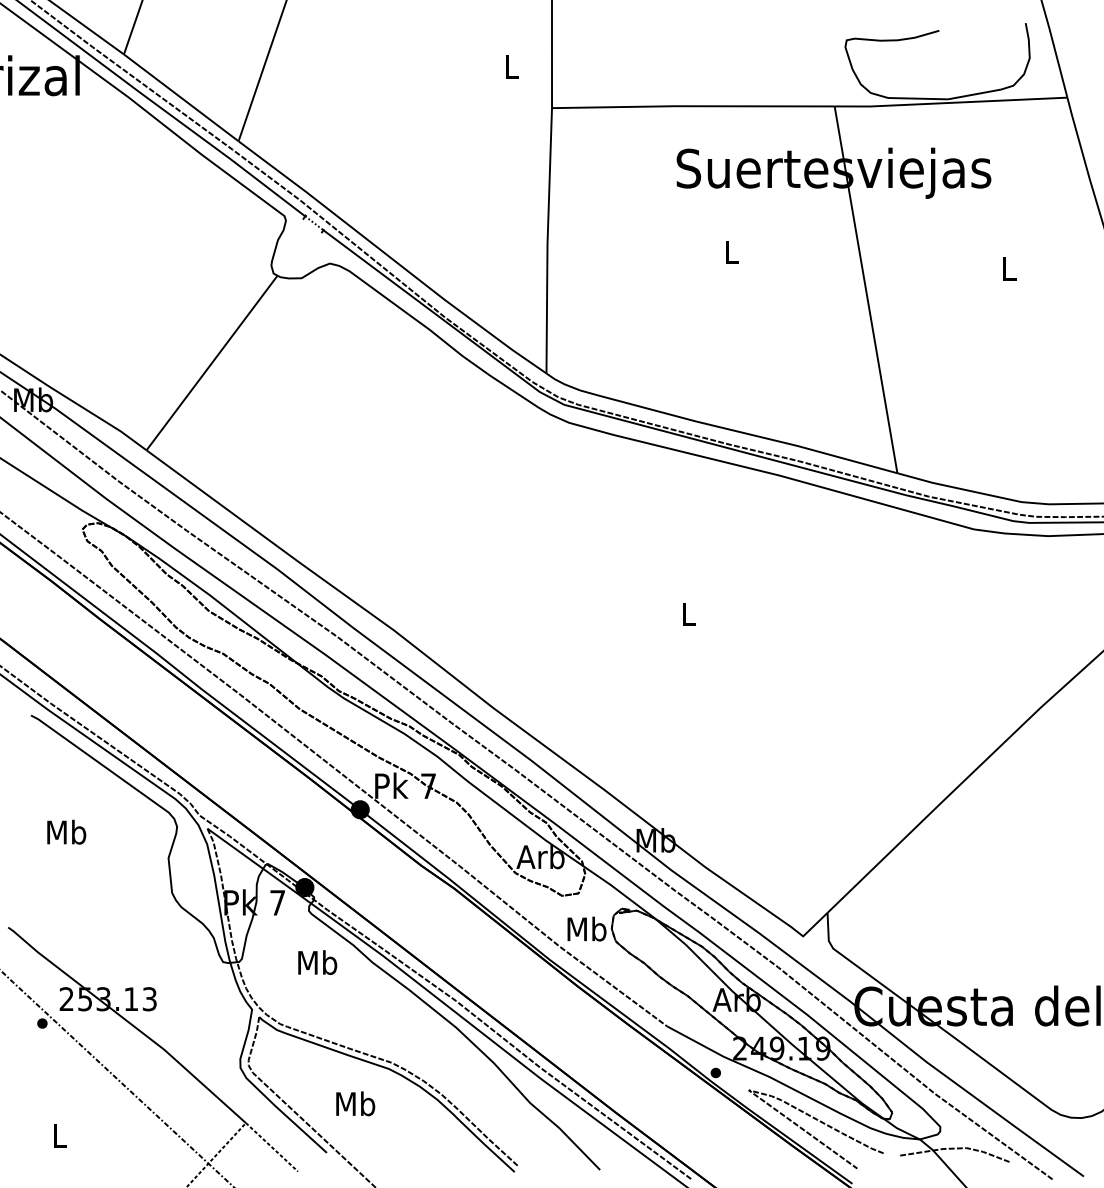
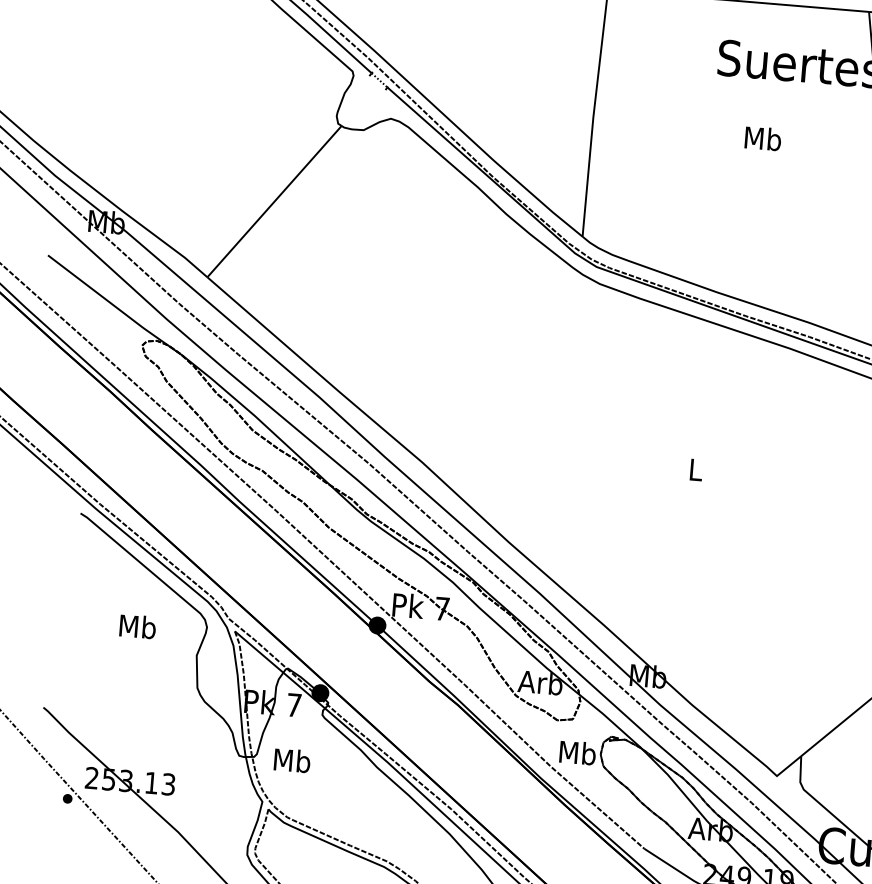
text: (731, 251) -> (762, 138), L -> Mb
text: (66, 831) -> (137, 626), moved
text: (317, 962) -> (292, 760), moved

